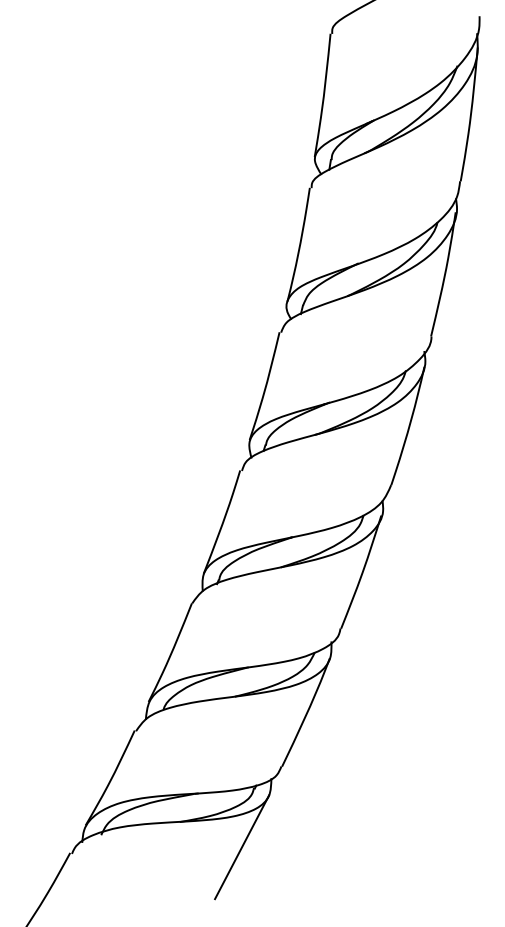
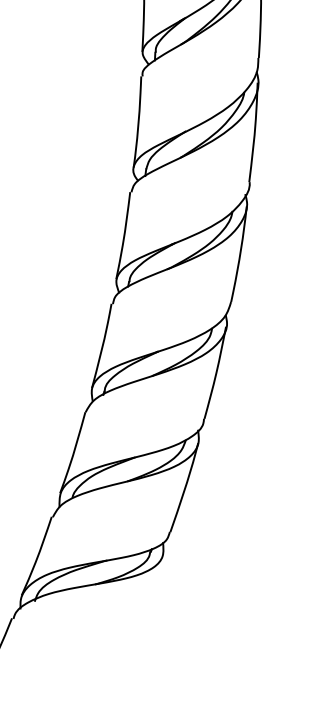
line: (242, 847) -> (146, 598), removed

